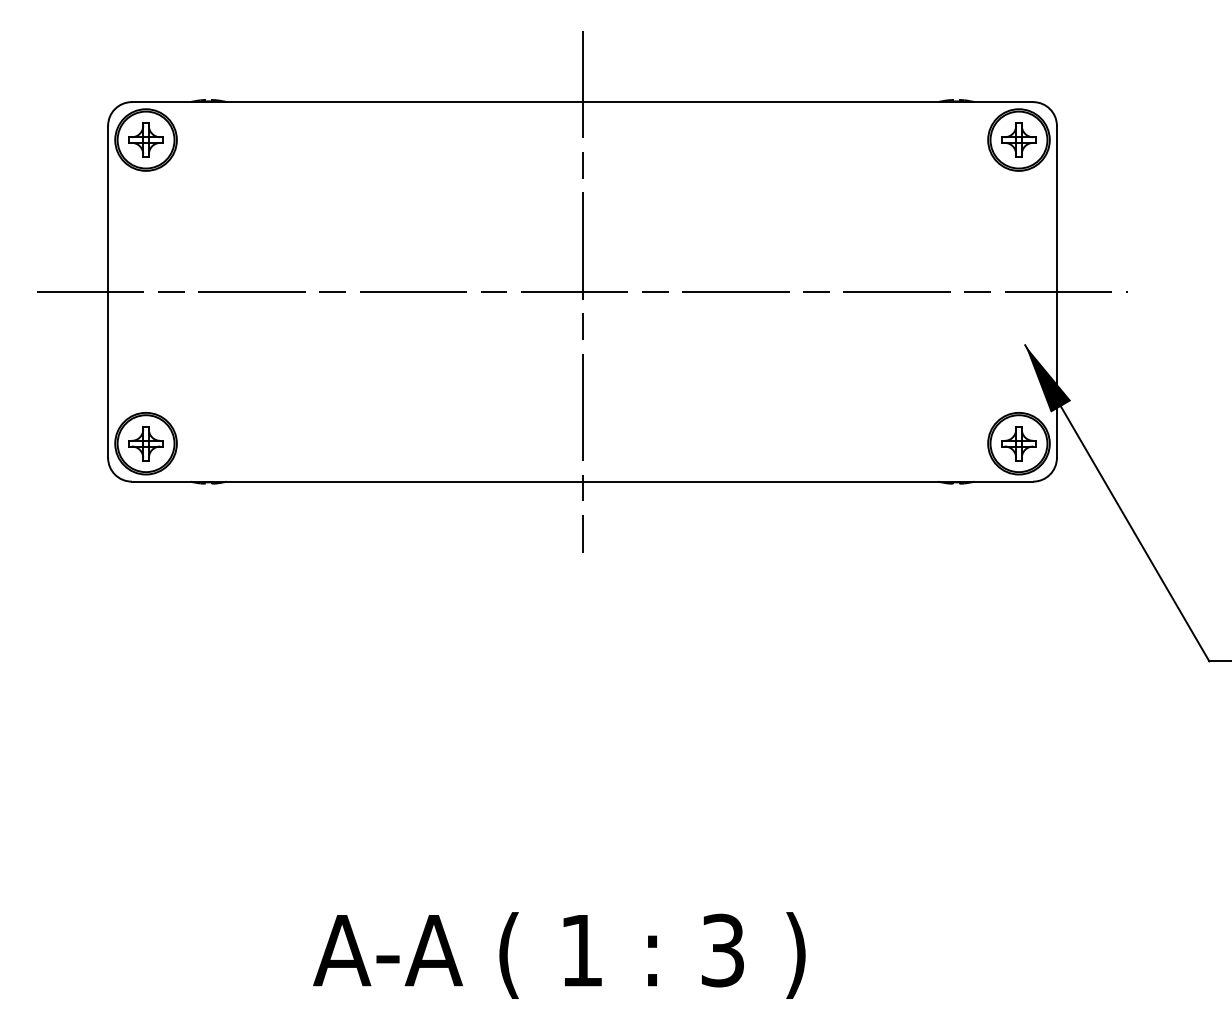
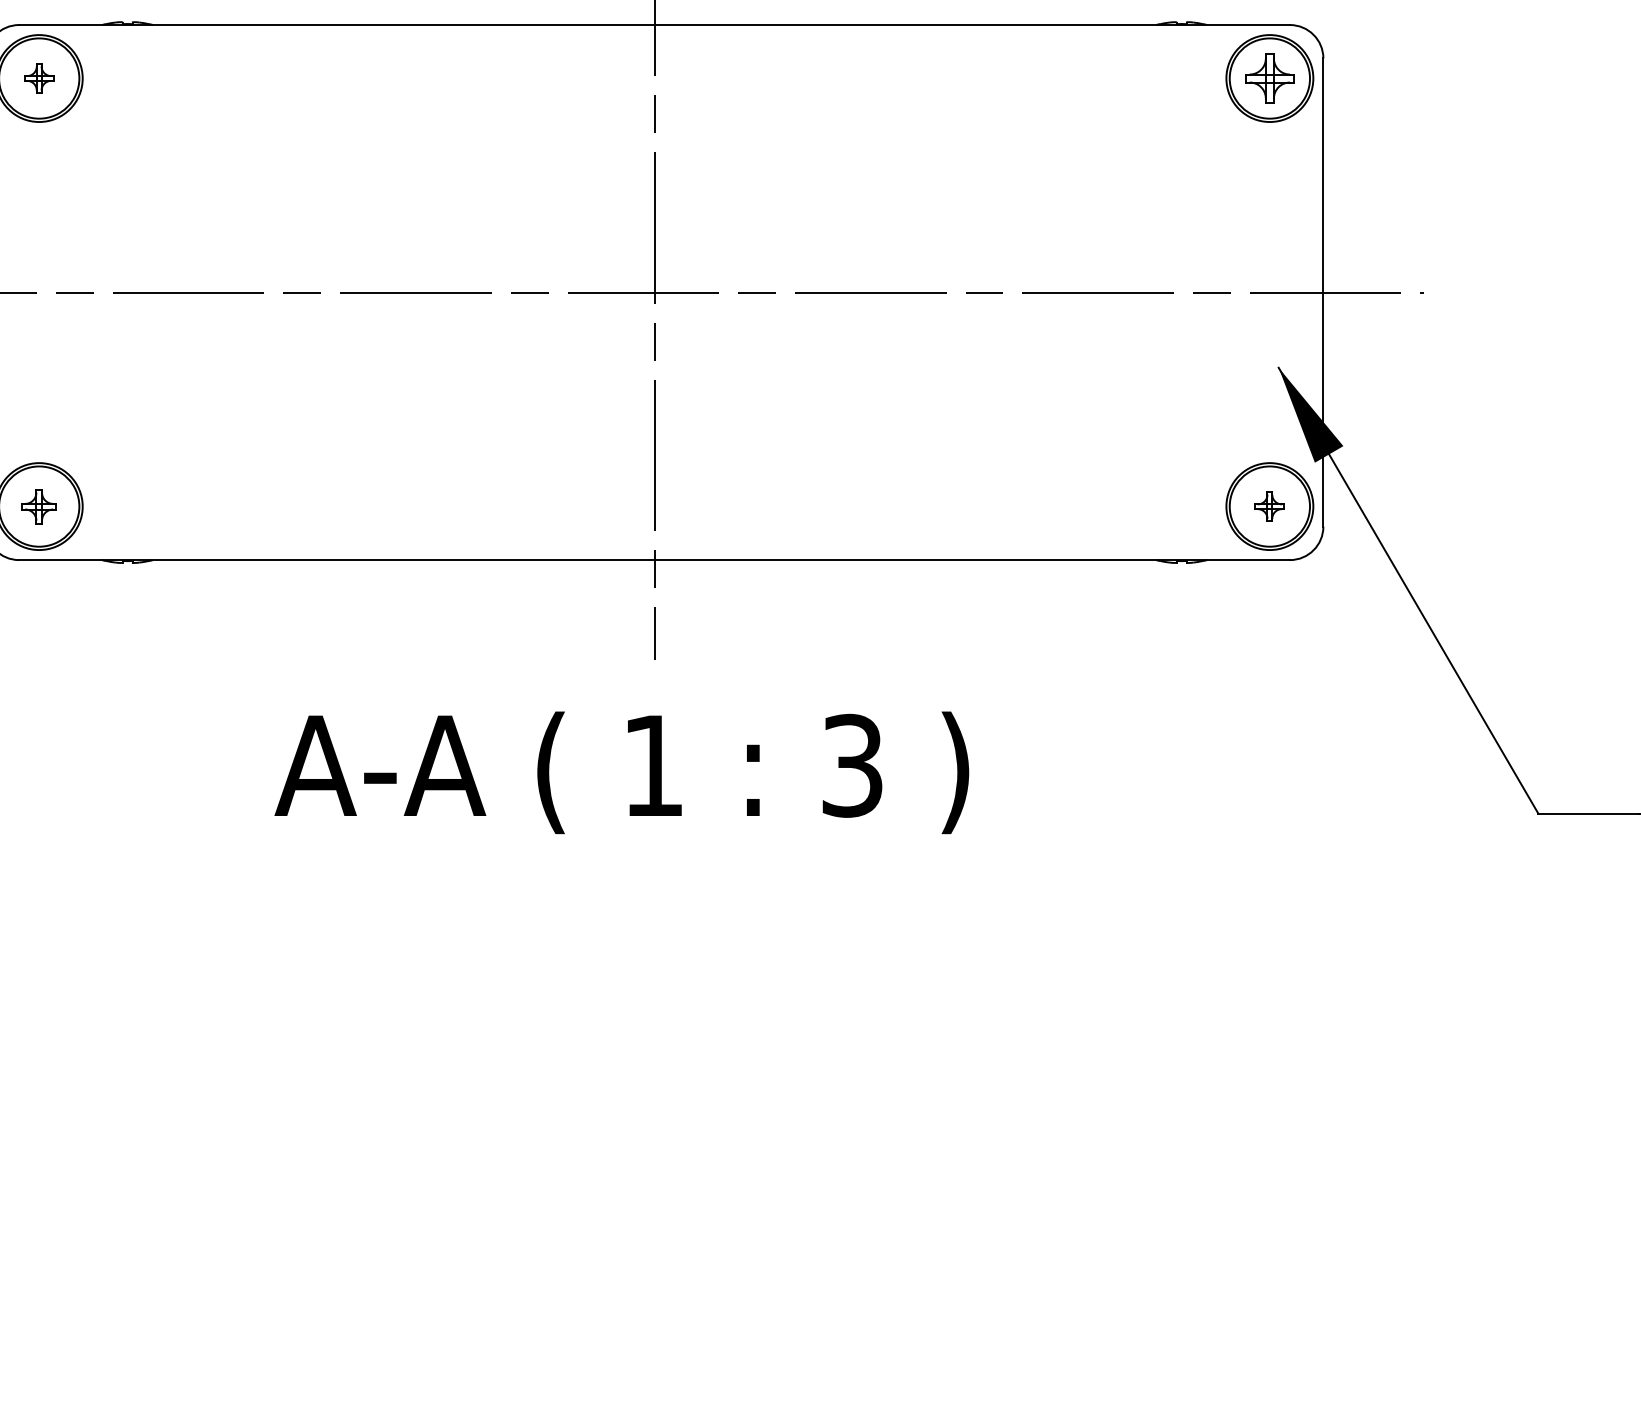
part: (145, 139) -> (38, 77), size x0.6
part: (145, 443) -> (38, 506), size x0.7
part: (1018, 443) -> (1269, 506), size x0.6
text: (559, 955) -> (622, 772), moved

